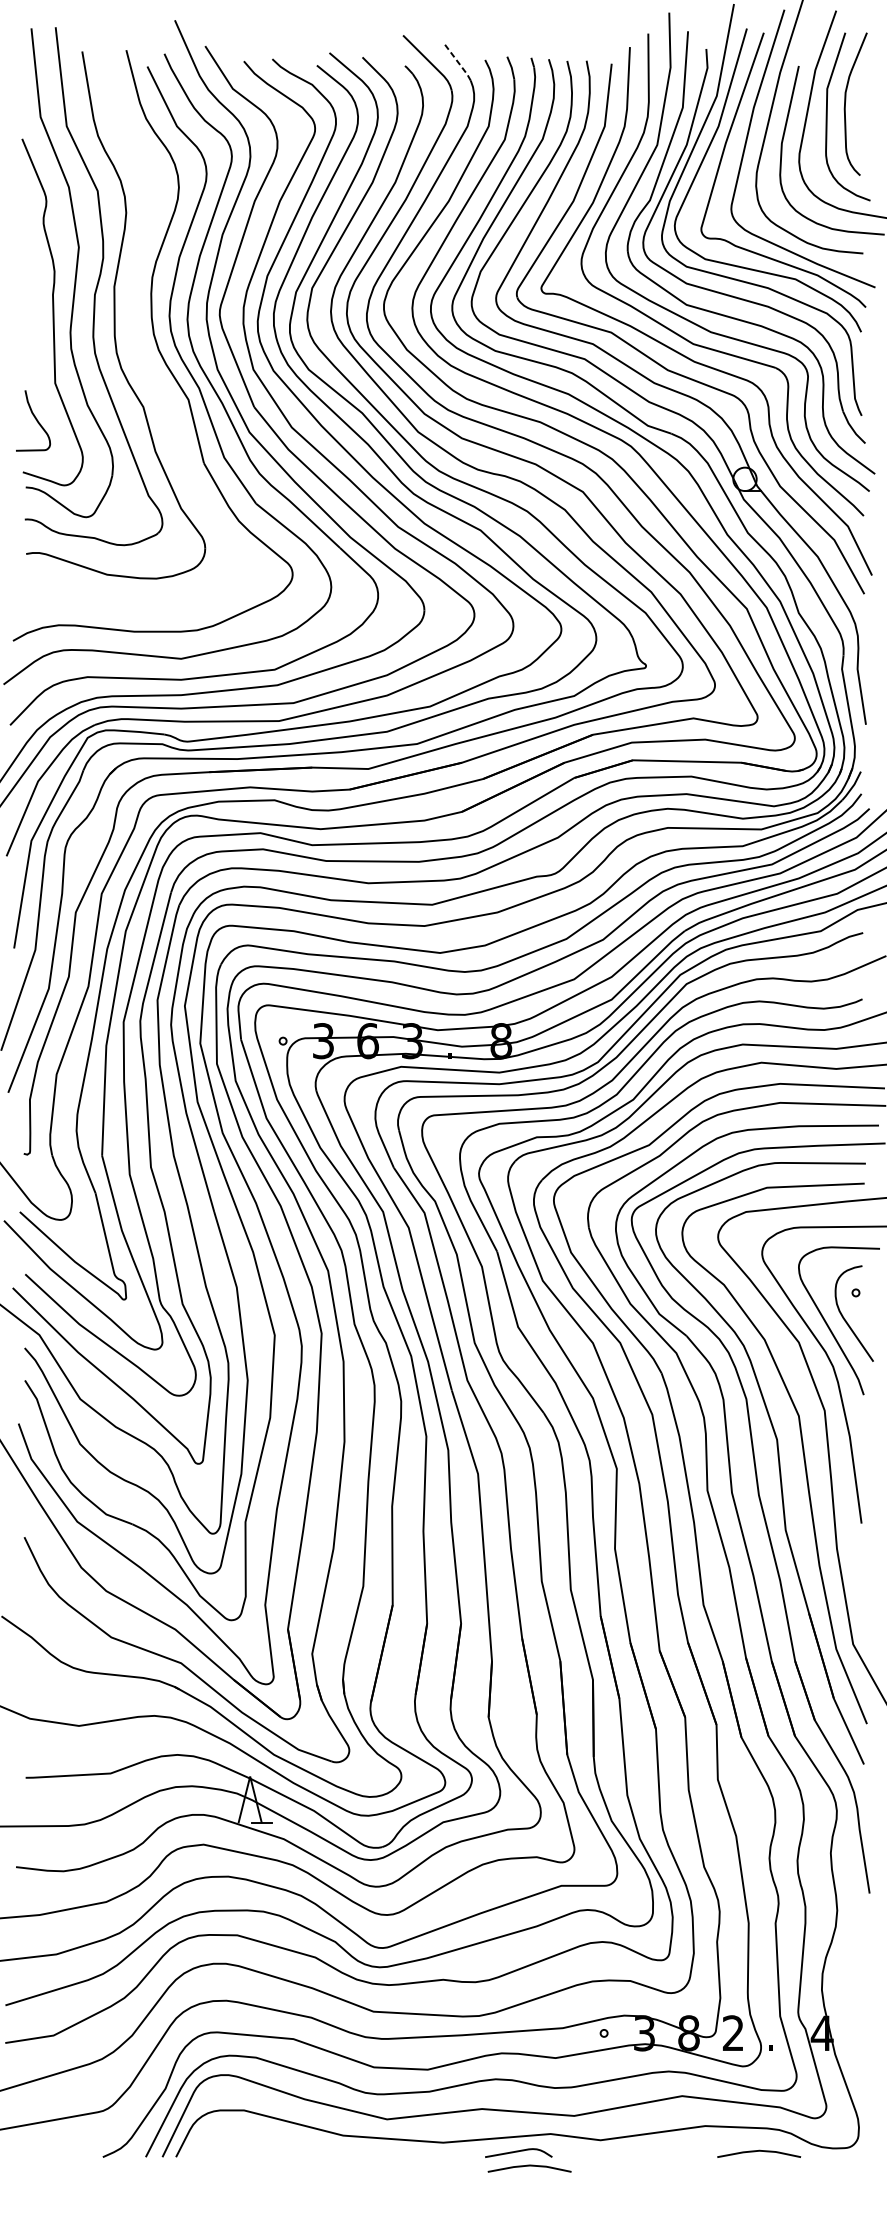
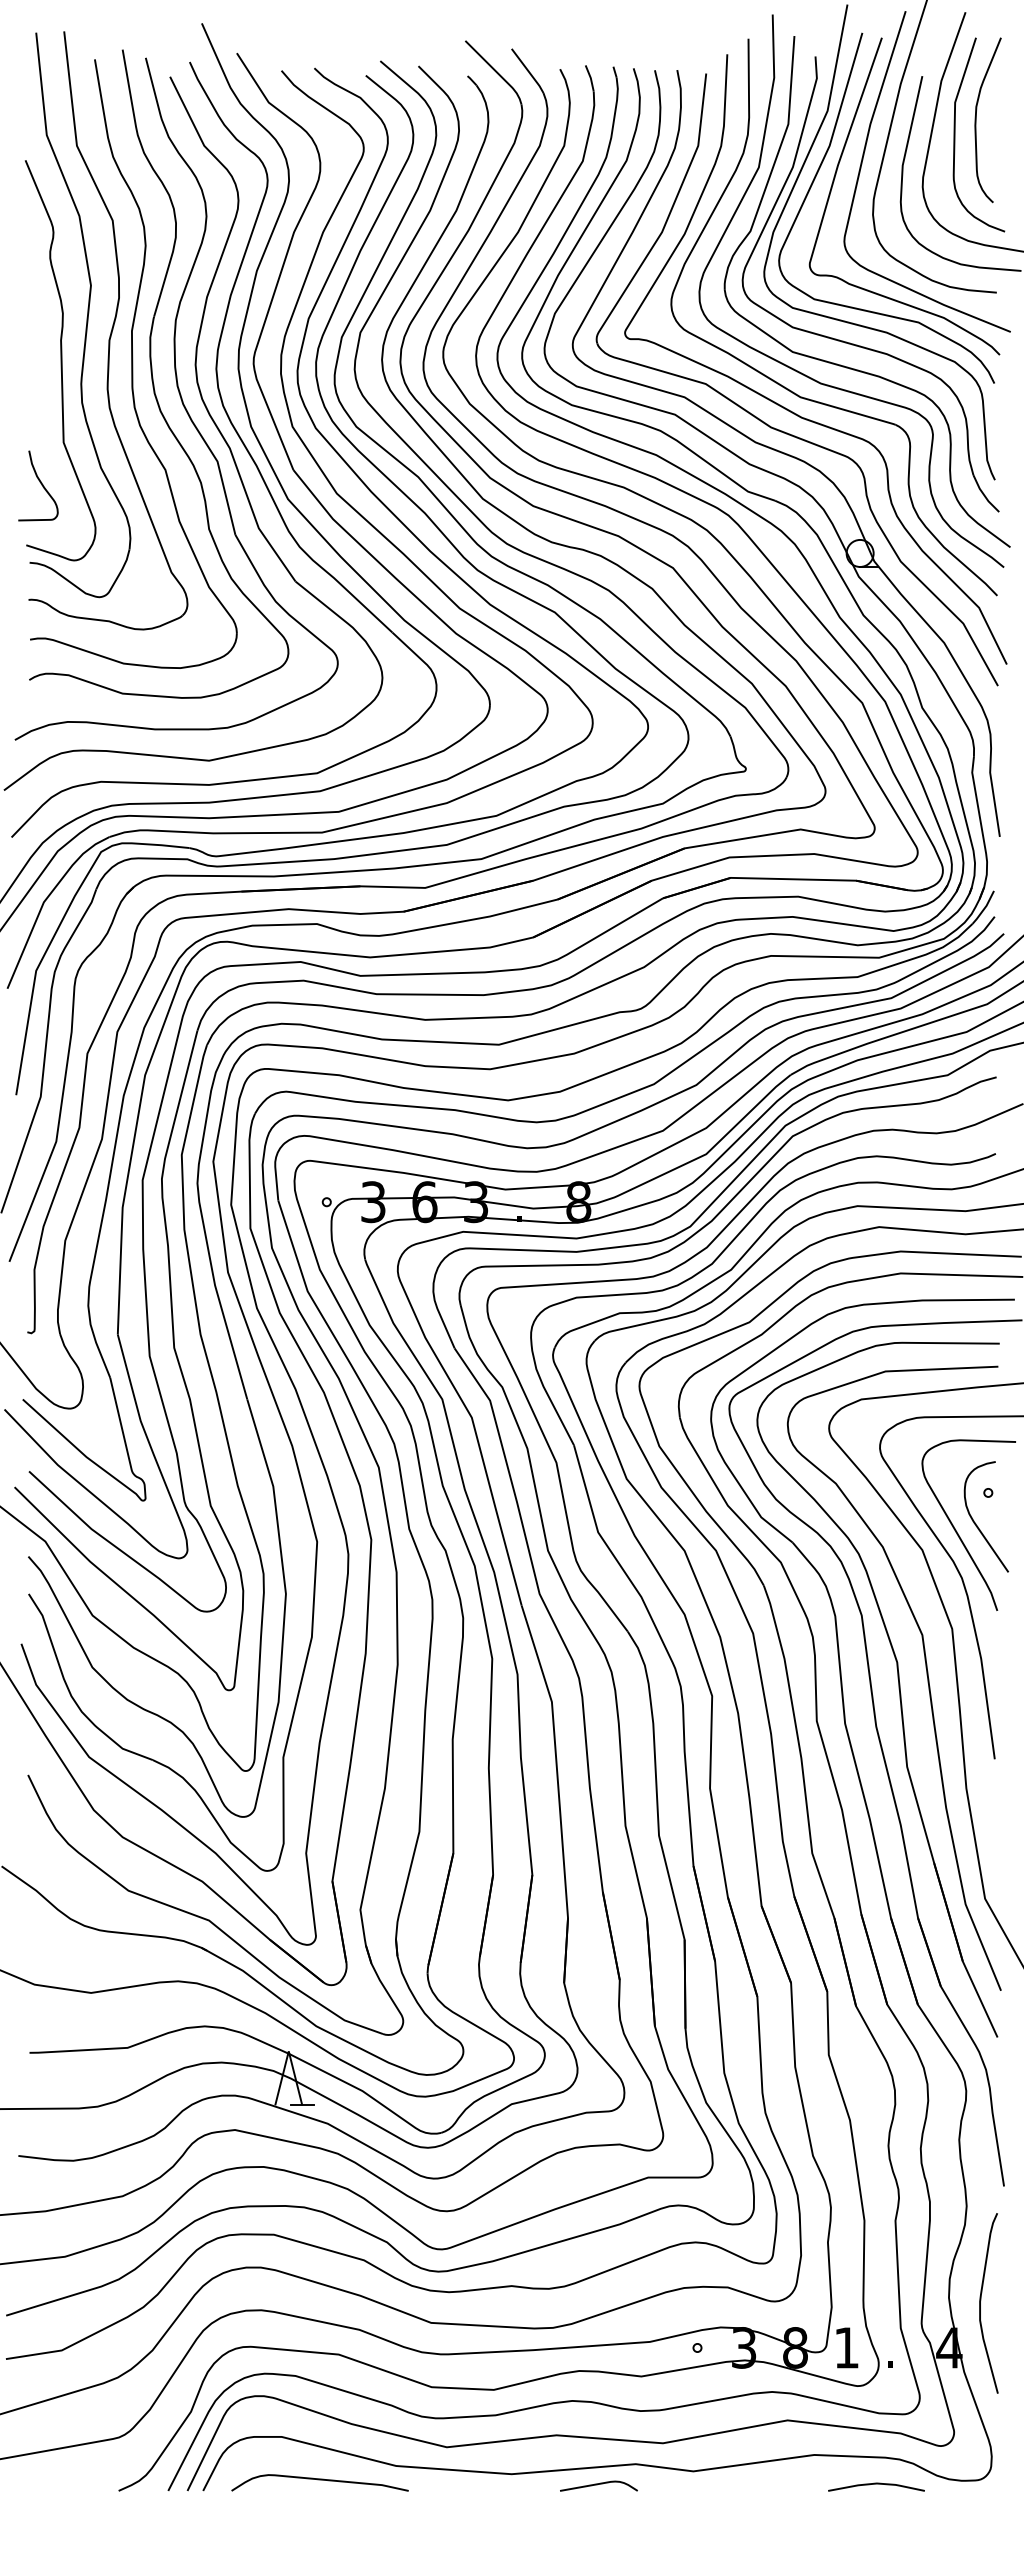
line: (457, 61) -> (528, 71), dashed -> solid
part: (132, 323) -> (152, 373), added
curve: (850, 1992) -> (981, 2300), added
text: (733, 2032) -> (846, 2347), 2 -> 1
curve: (276, 2148) -> (319, 2480), added
curve: (529, 2166) -> (611, 2501), removed

